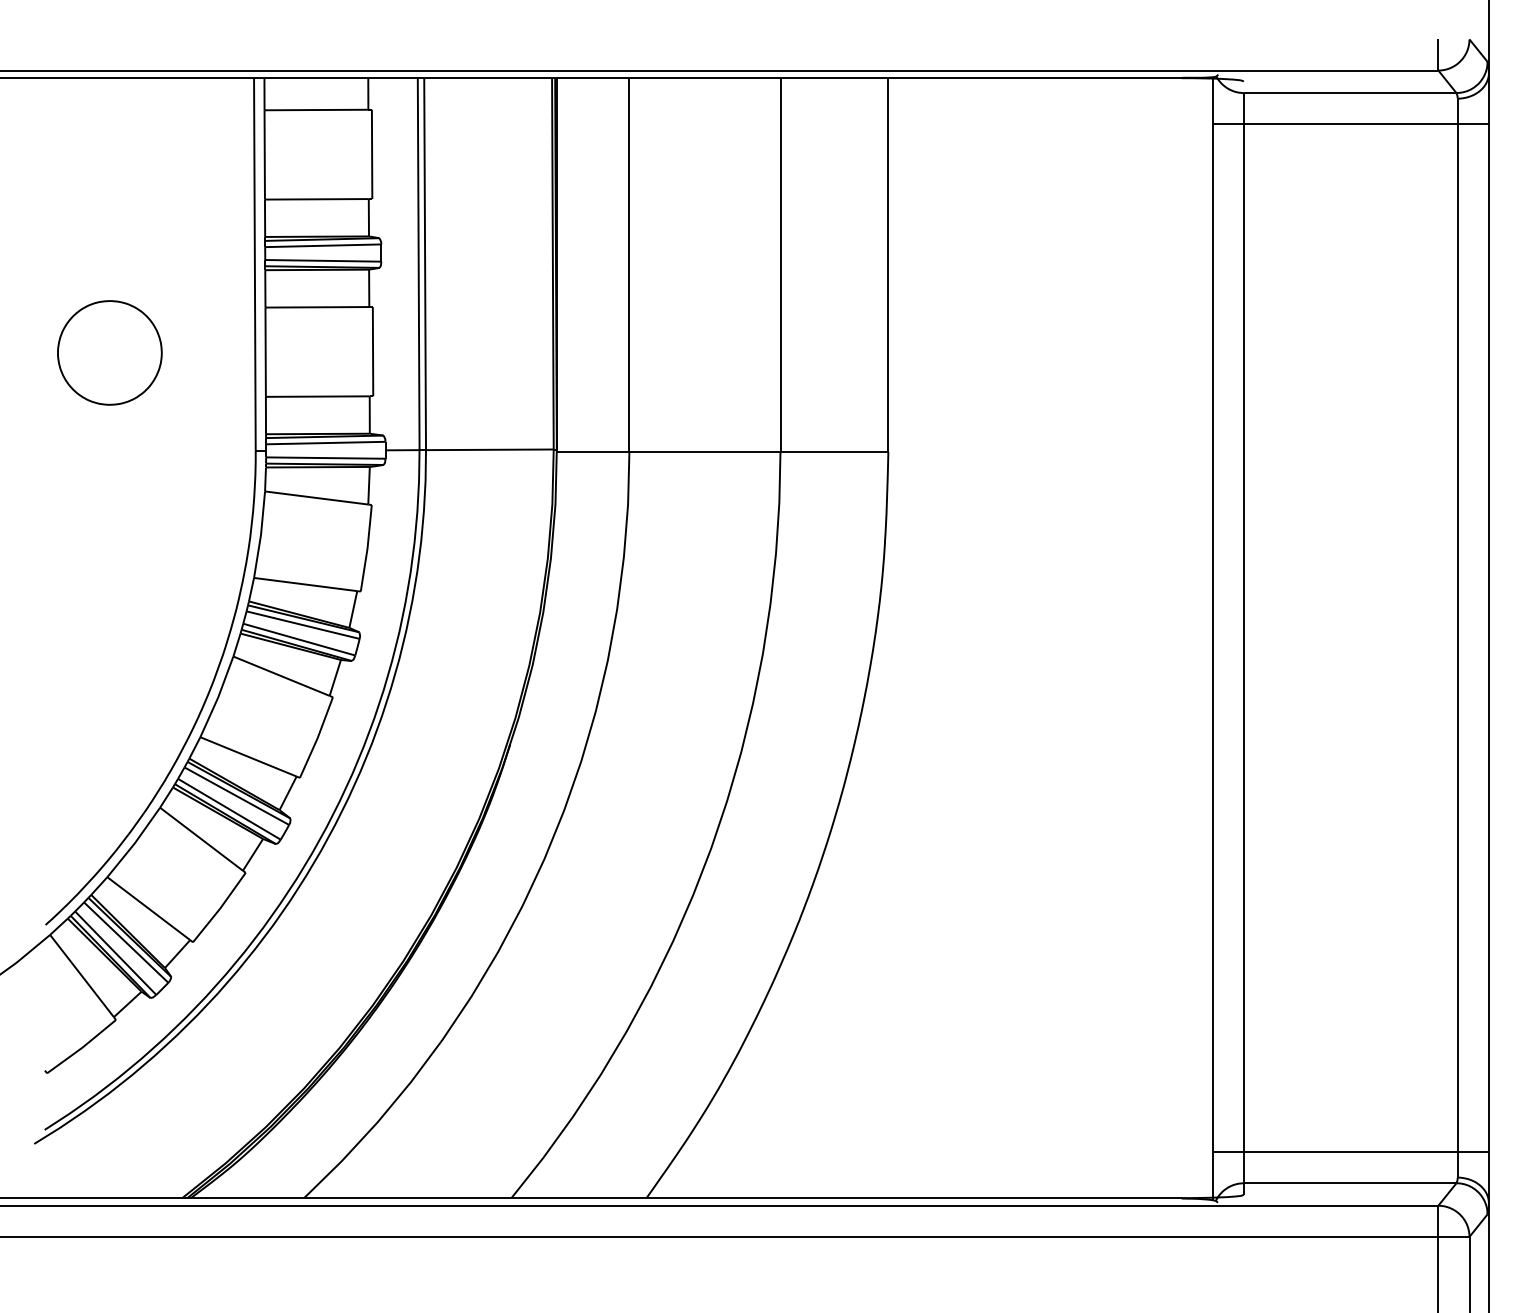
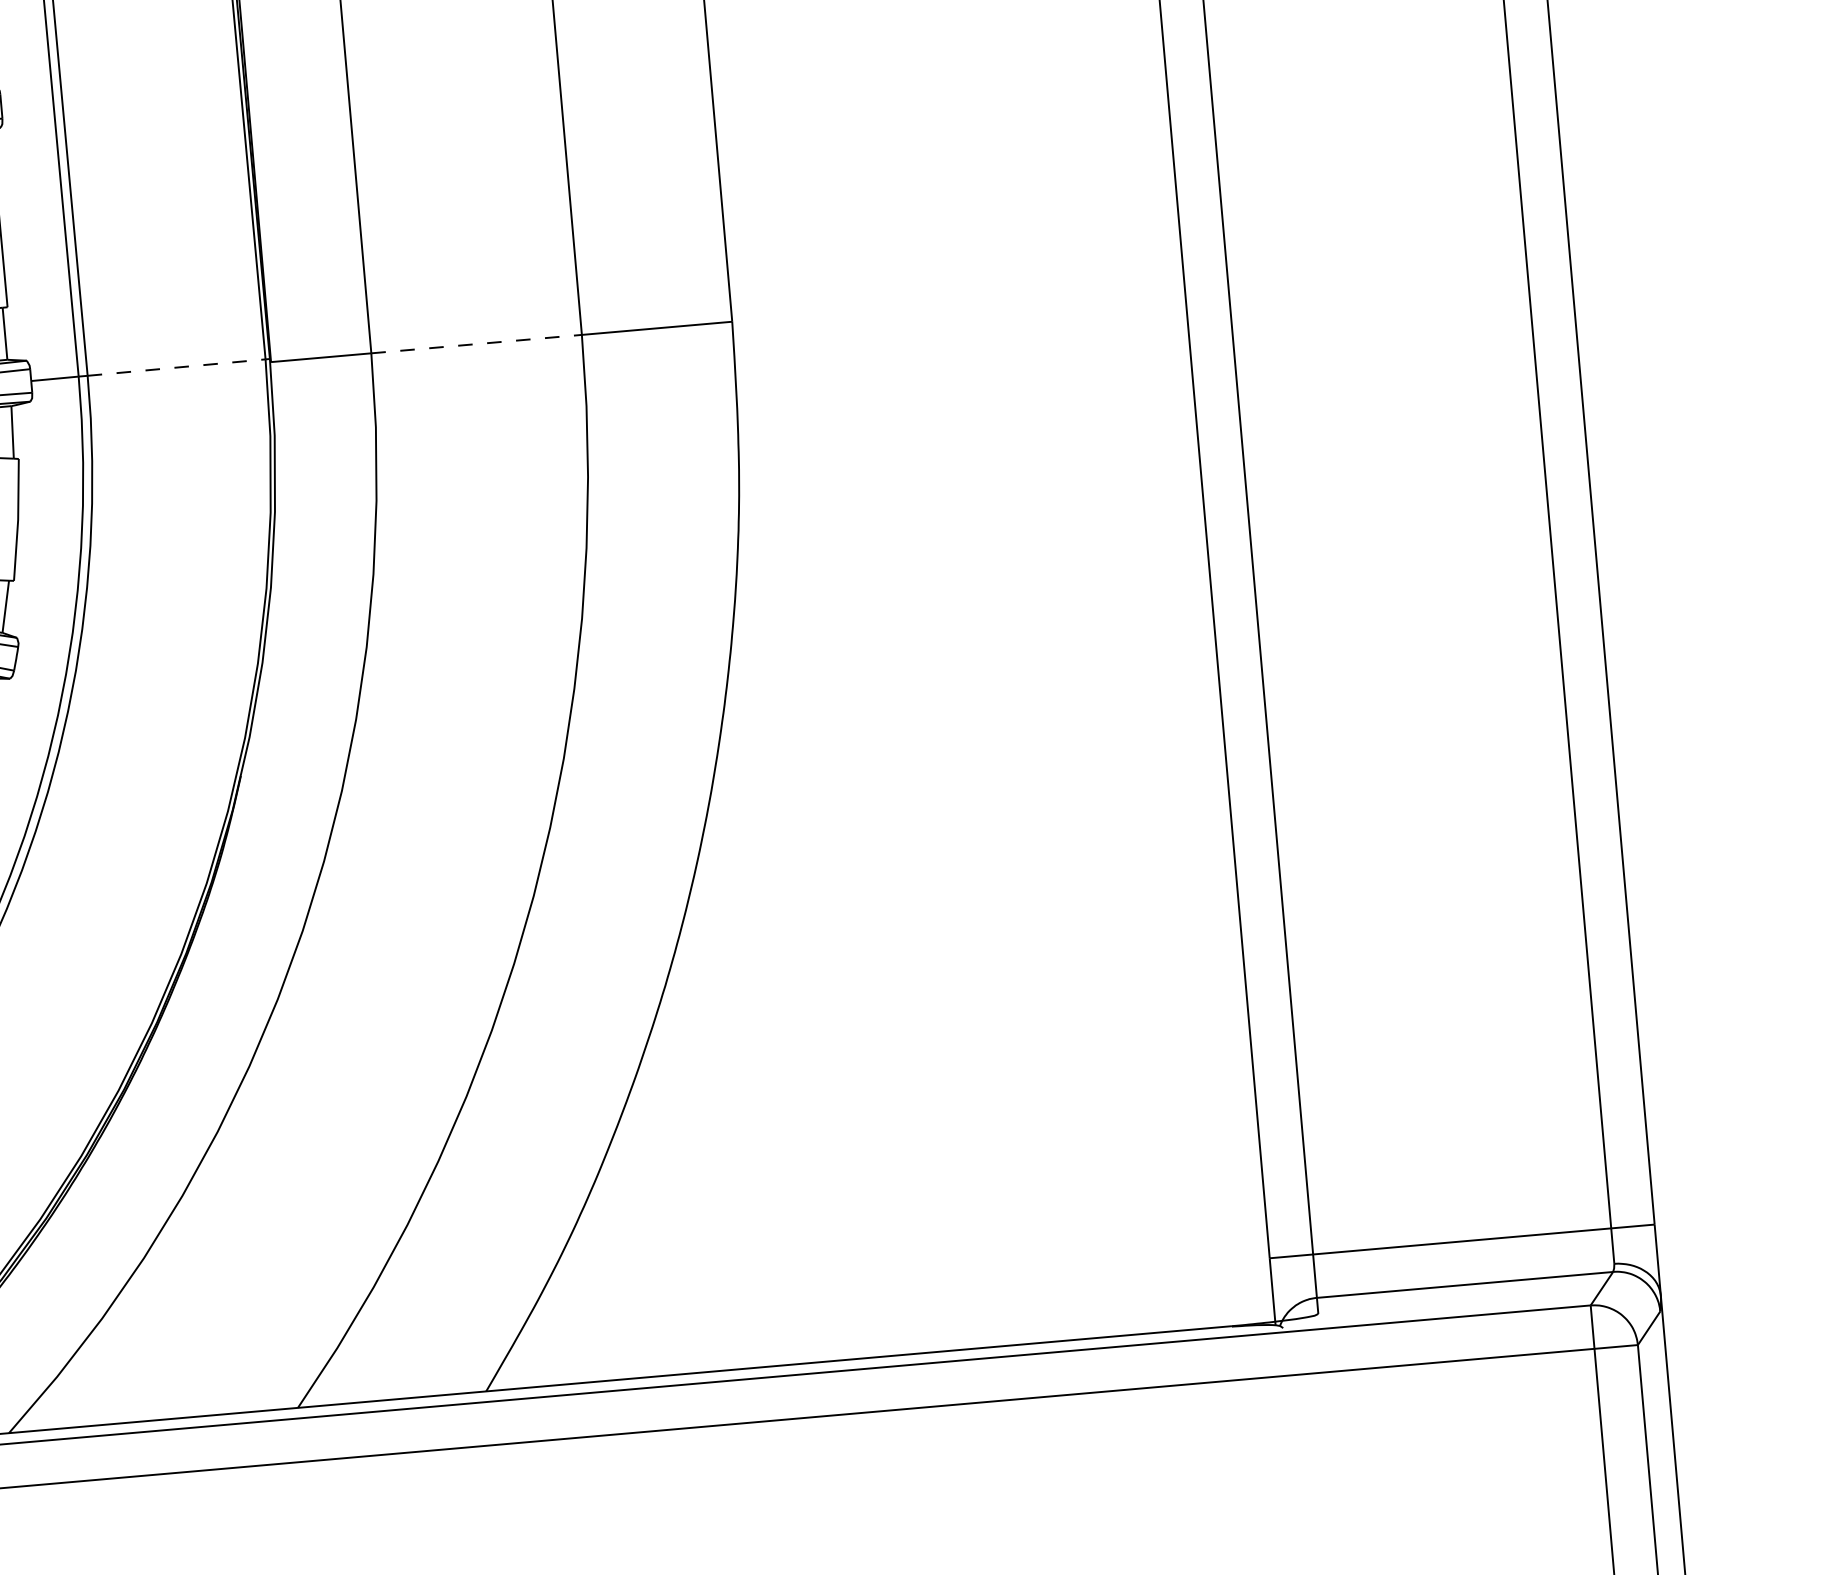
line: (489, 449) -> (176, 367), solid -> dashed
line: (704, 451) -> (475, 343), solid -> dashed

